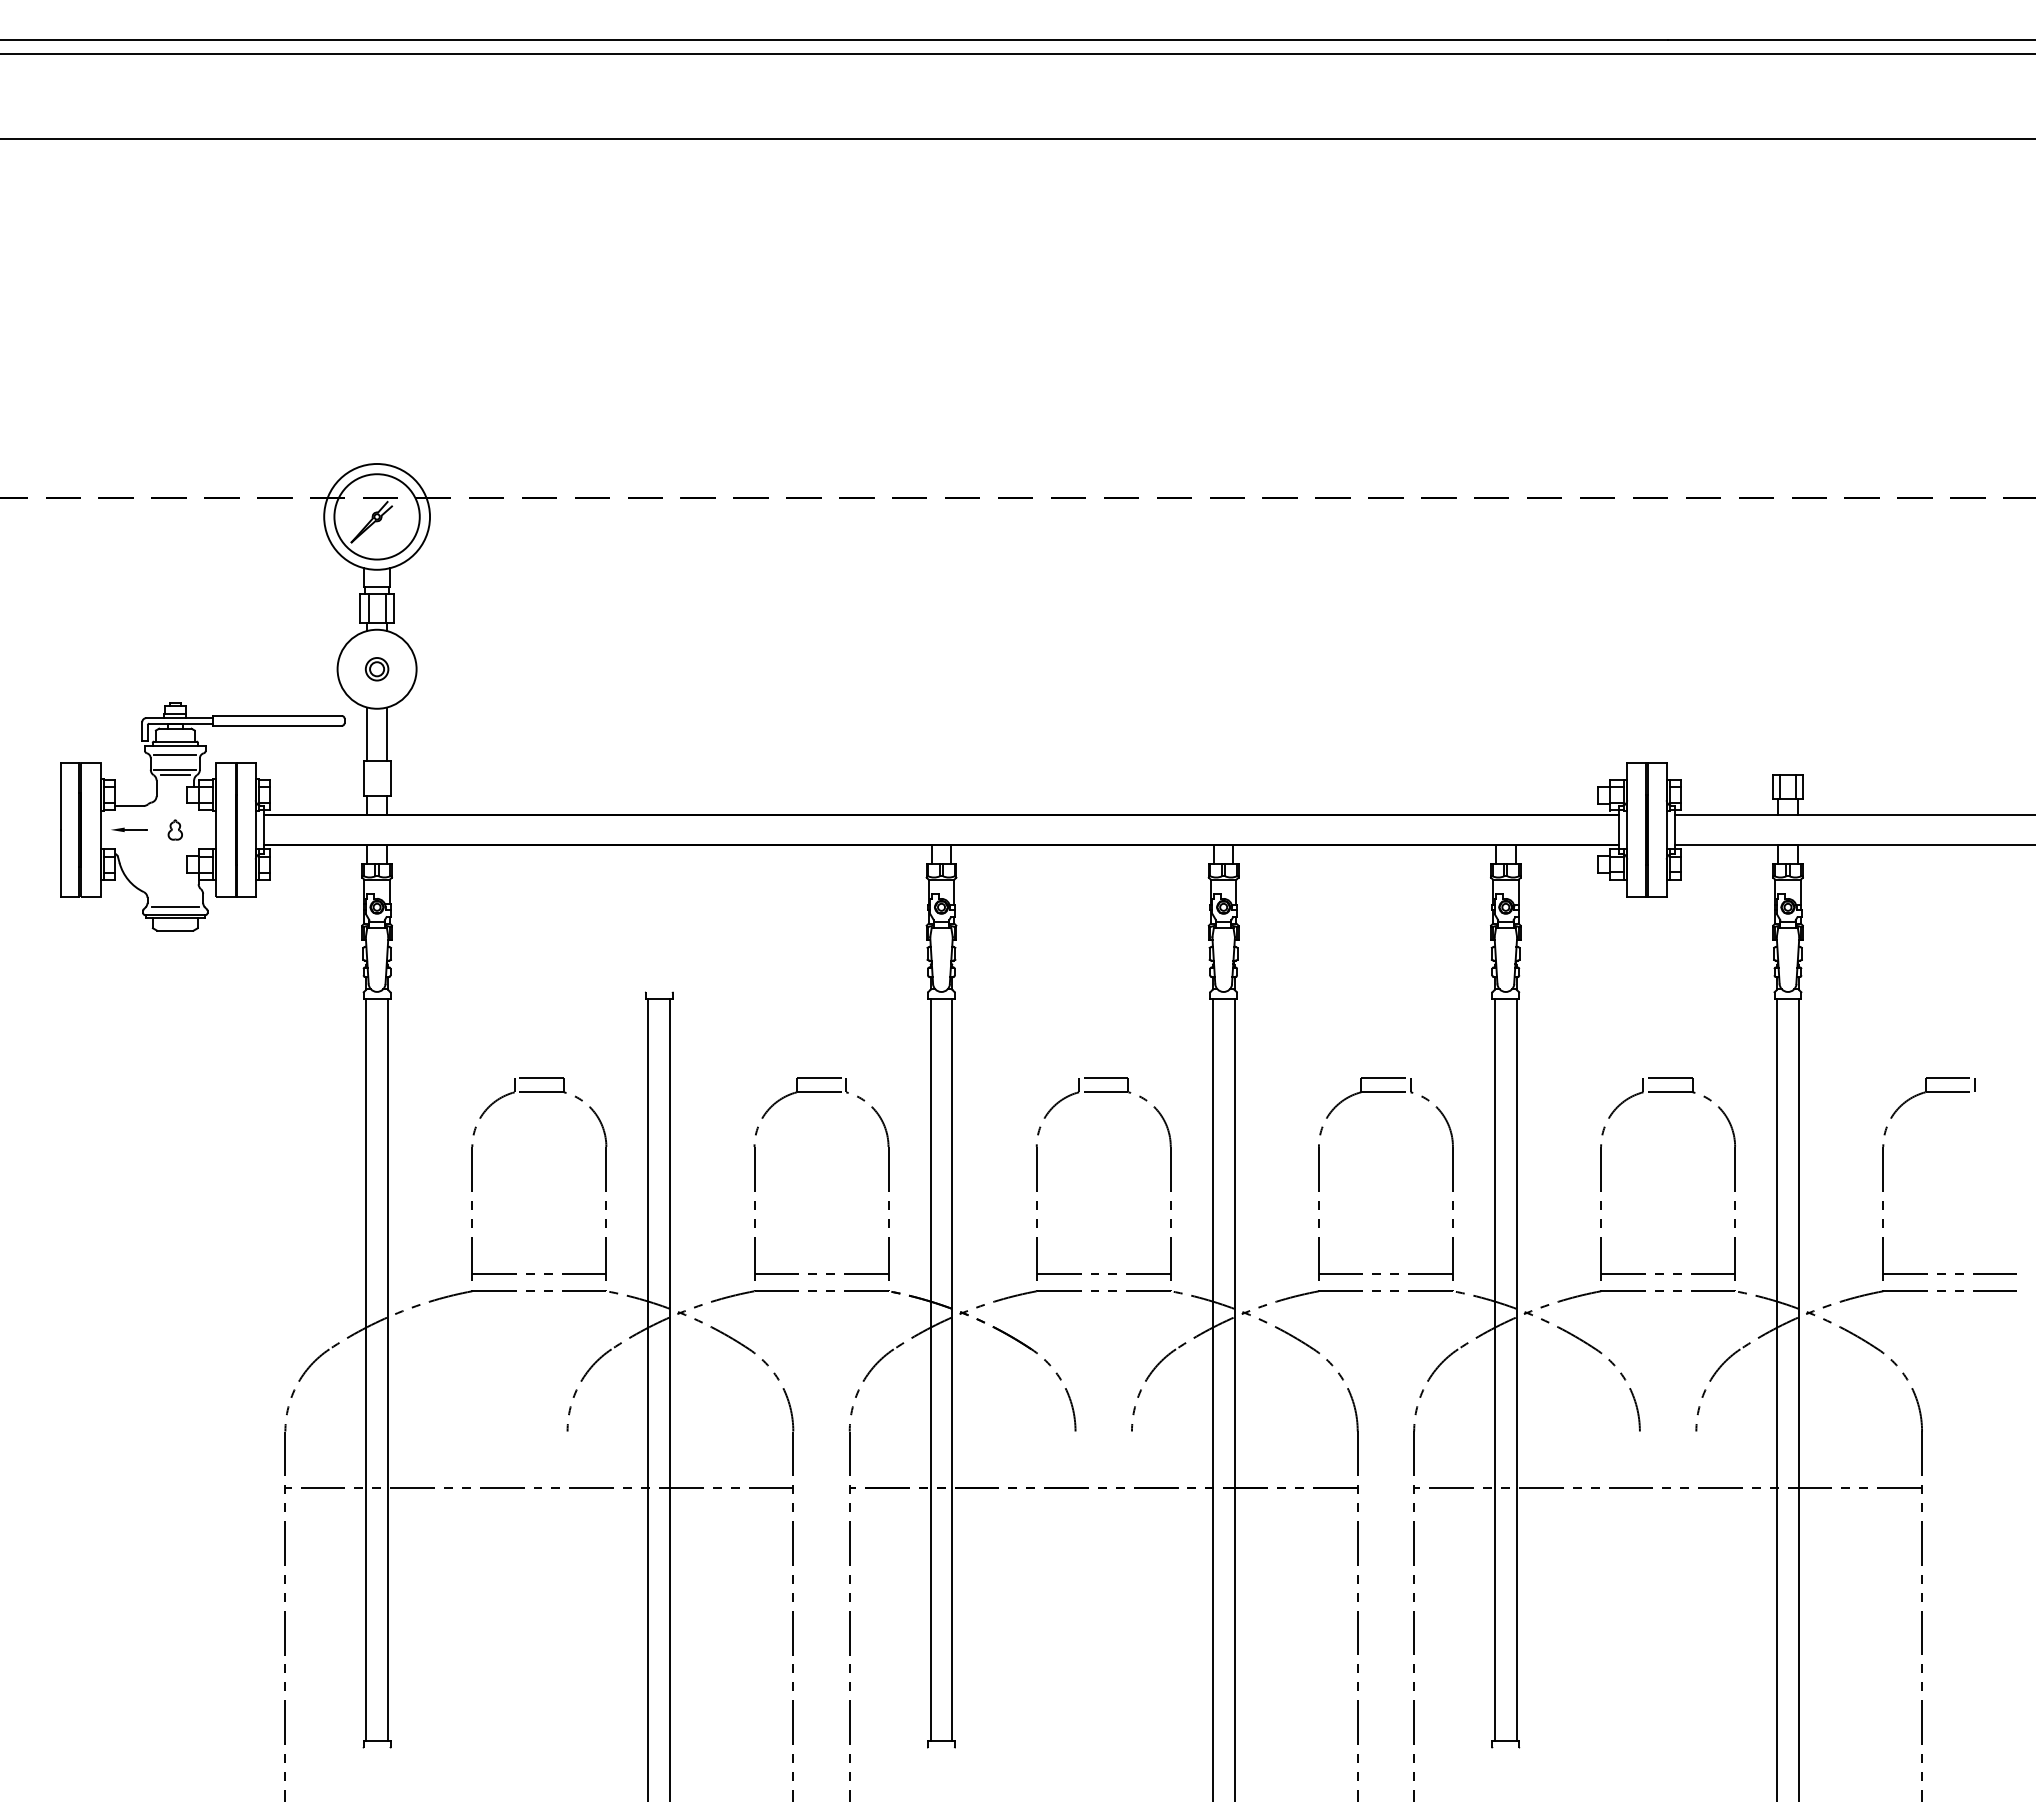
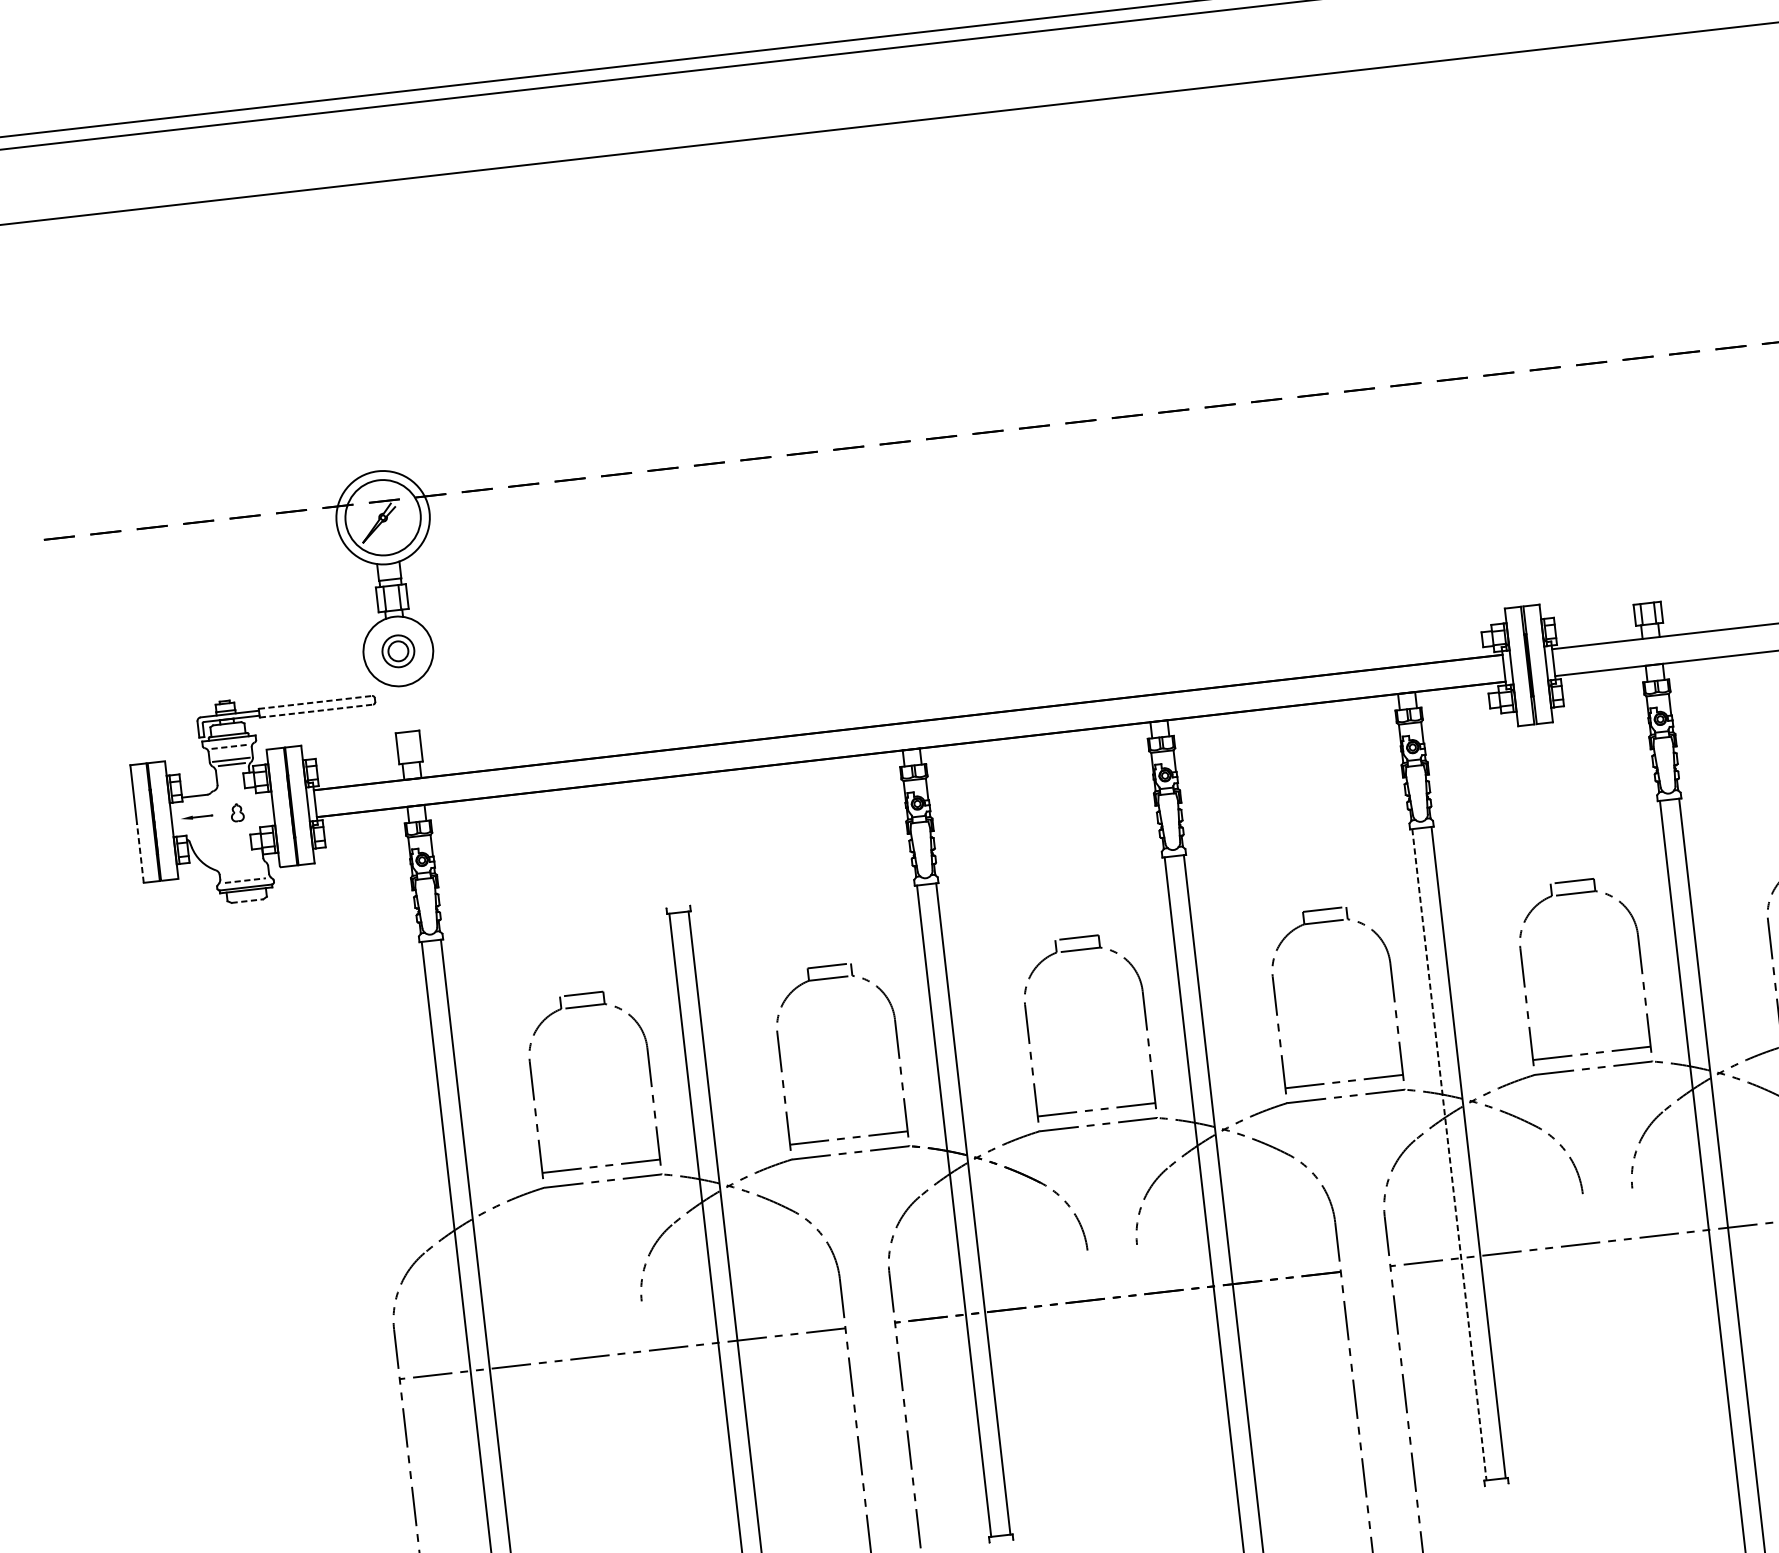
part: (376, 669) -> (397, 651), size x1.6
line: (277, 715) -> (315, 701), solid -> dashed
line: (277, 725) -> (316, 710), solid -> dashed
line: (367, 733) -> (396, 708), removed
line: (386, 733) -> (413, 706), removed
line: (175, 754) -> (229, 746), solid -> dashed
line: (61, 863) -> (140, 853), solid -> dashed
line: (176, 907) -> (246, 880), solid -> dashed
line: (175, 930) -> (247, 900), solid -> dashed
line: (1494, 1370) -> (1449, 1155), solid -> dashed

